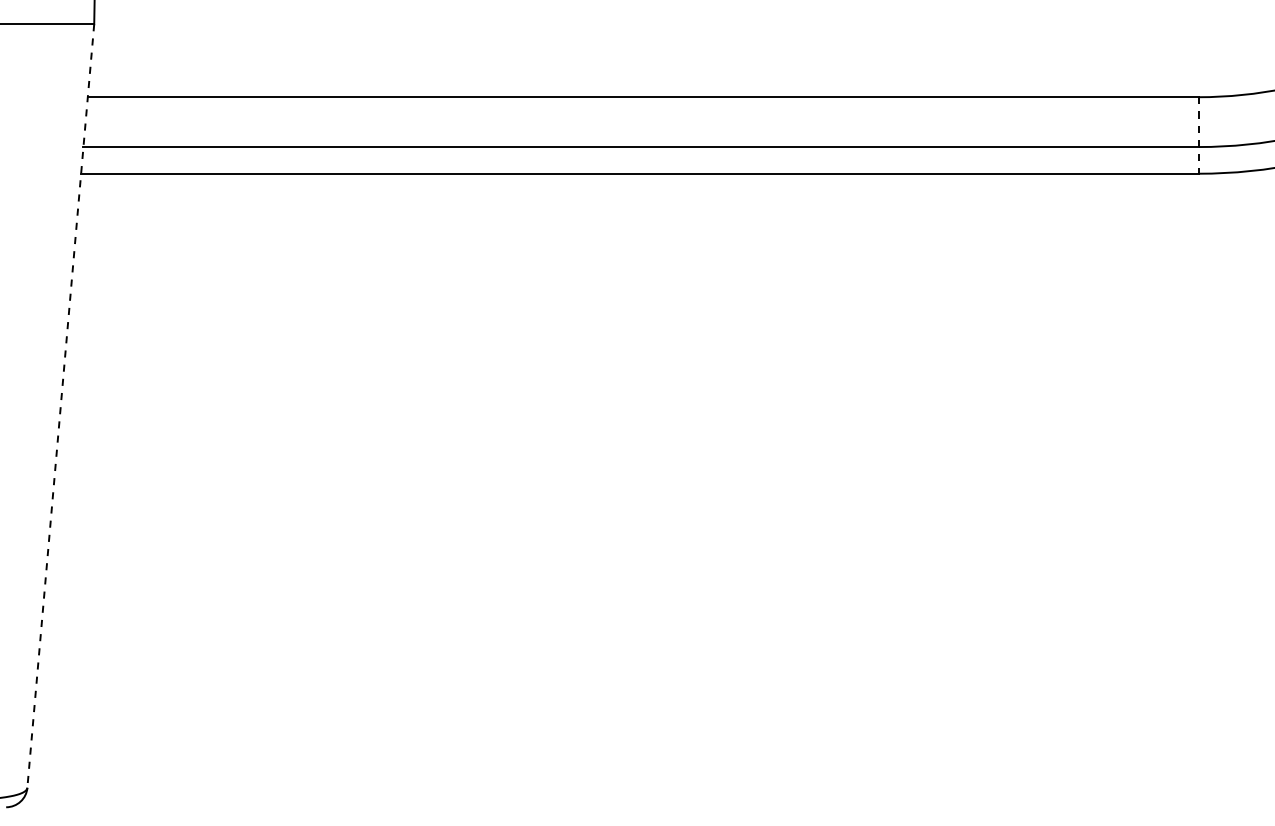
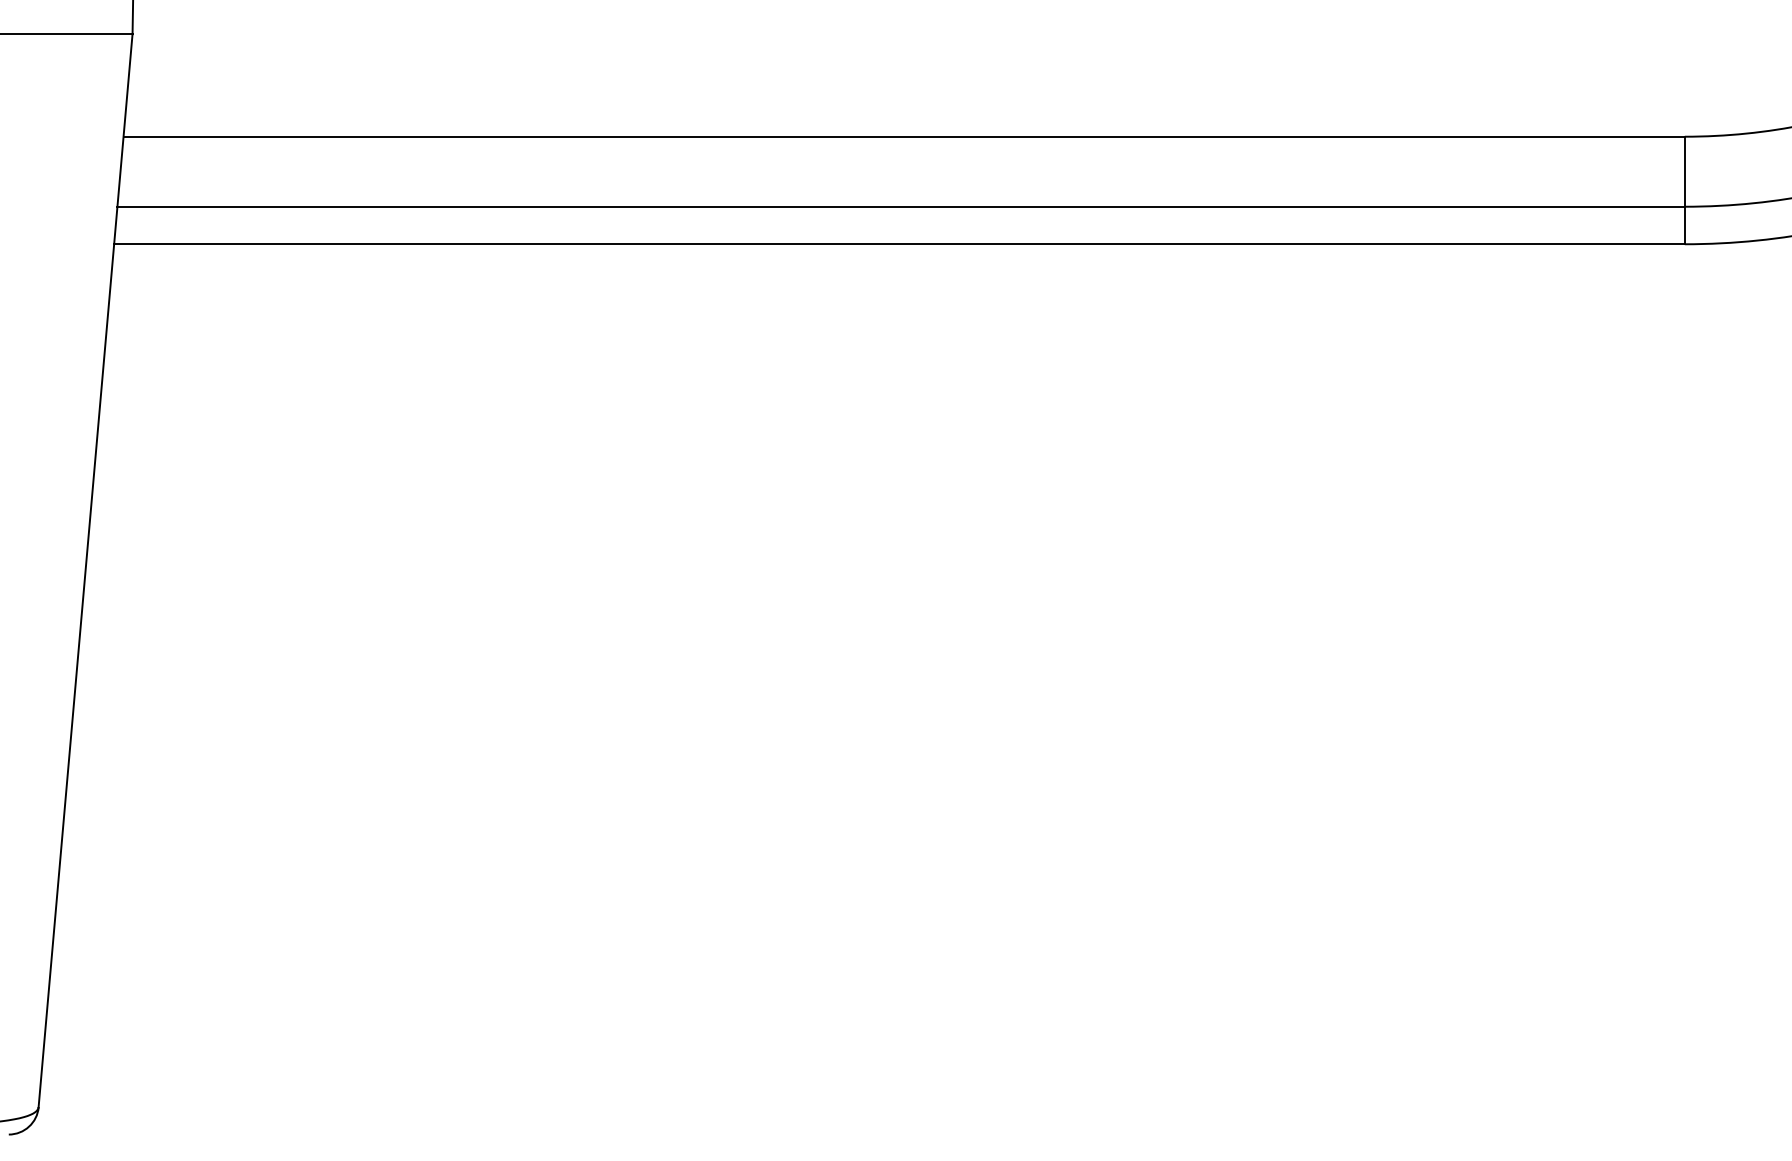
line: (1198, 135) -> (1684, 190), dashed -> solid
line: (60, 405) -> (85, 570), dashed -> solid

